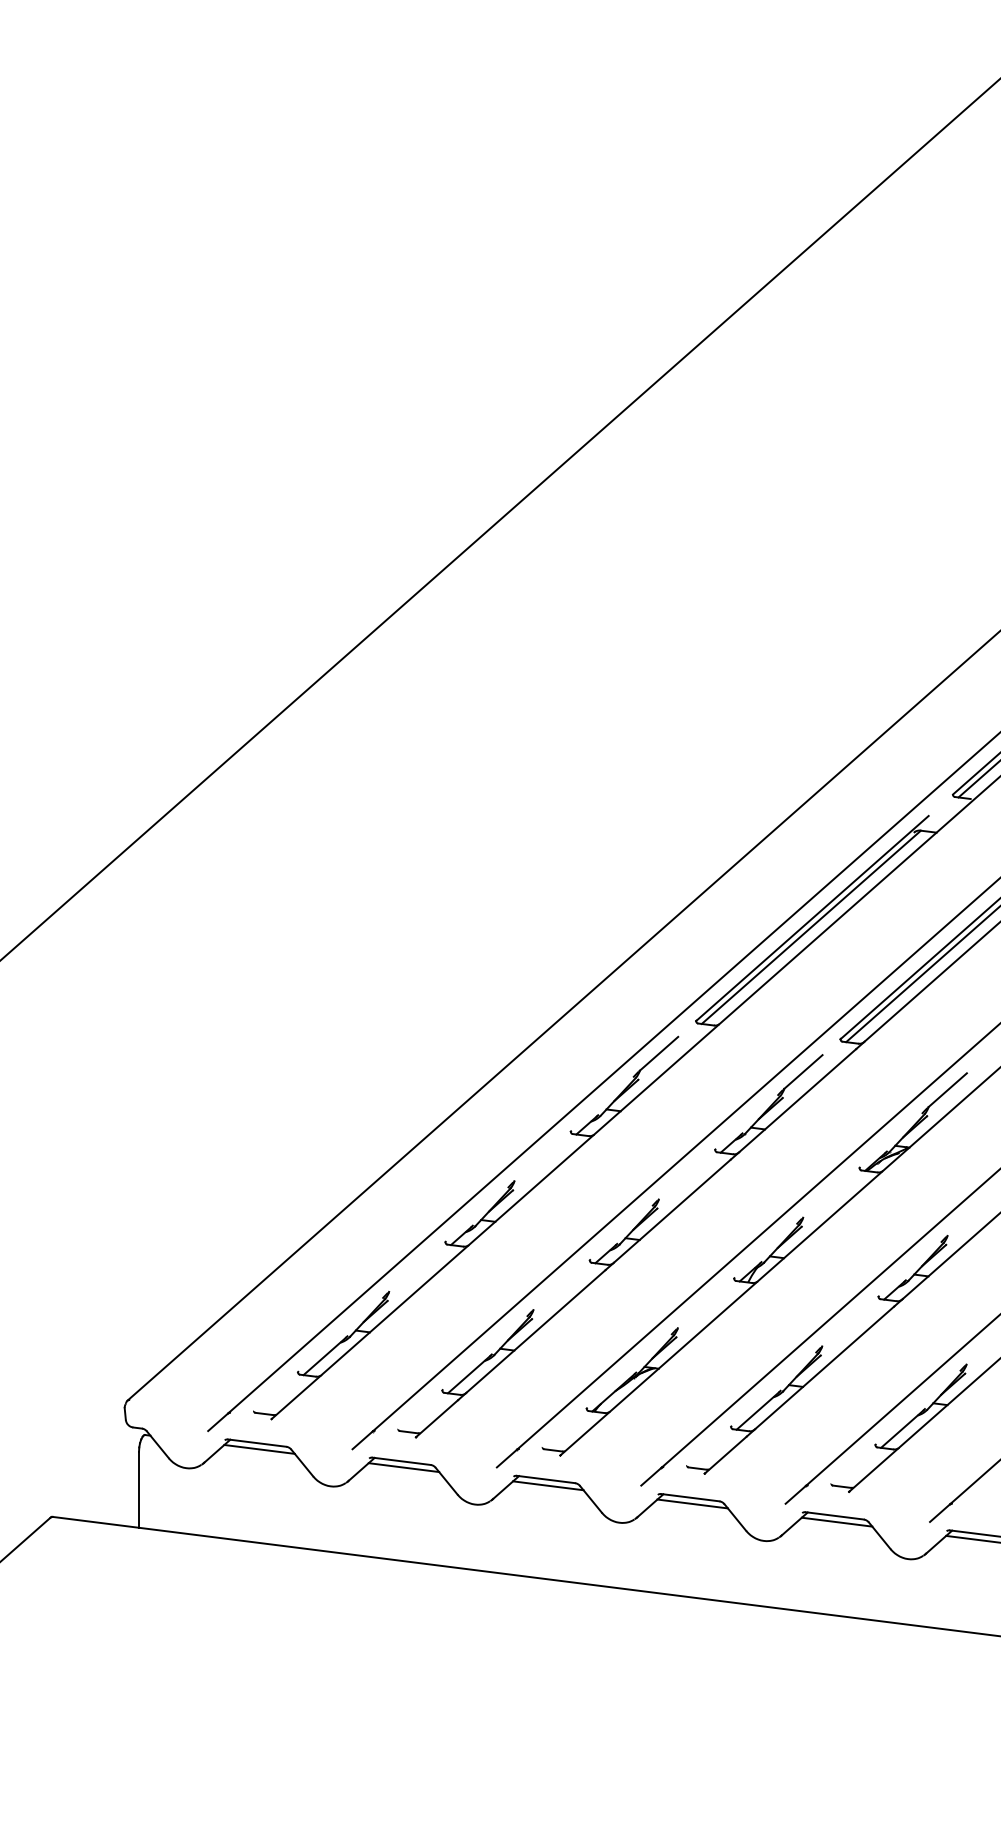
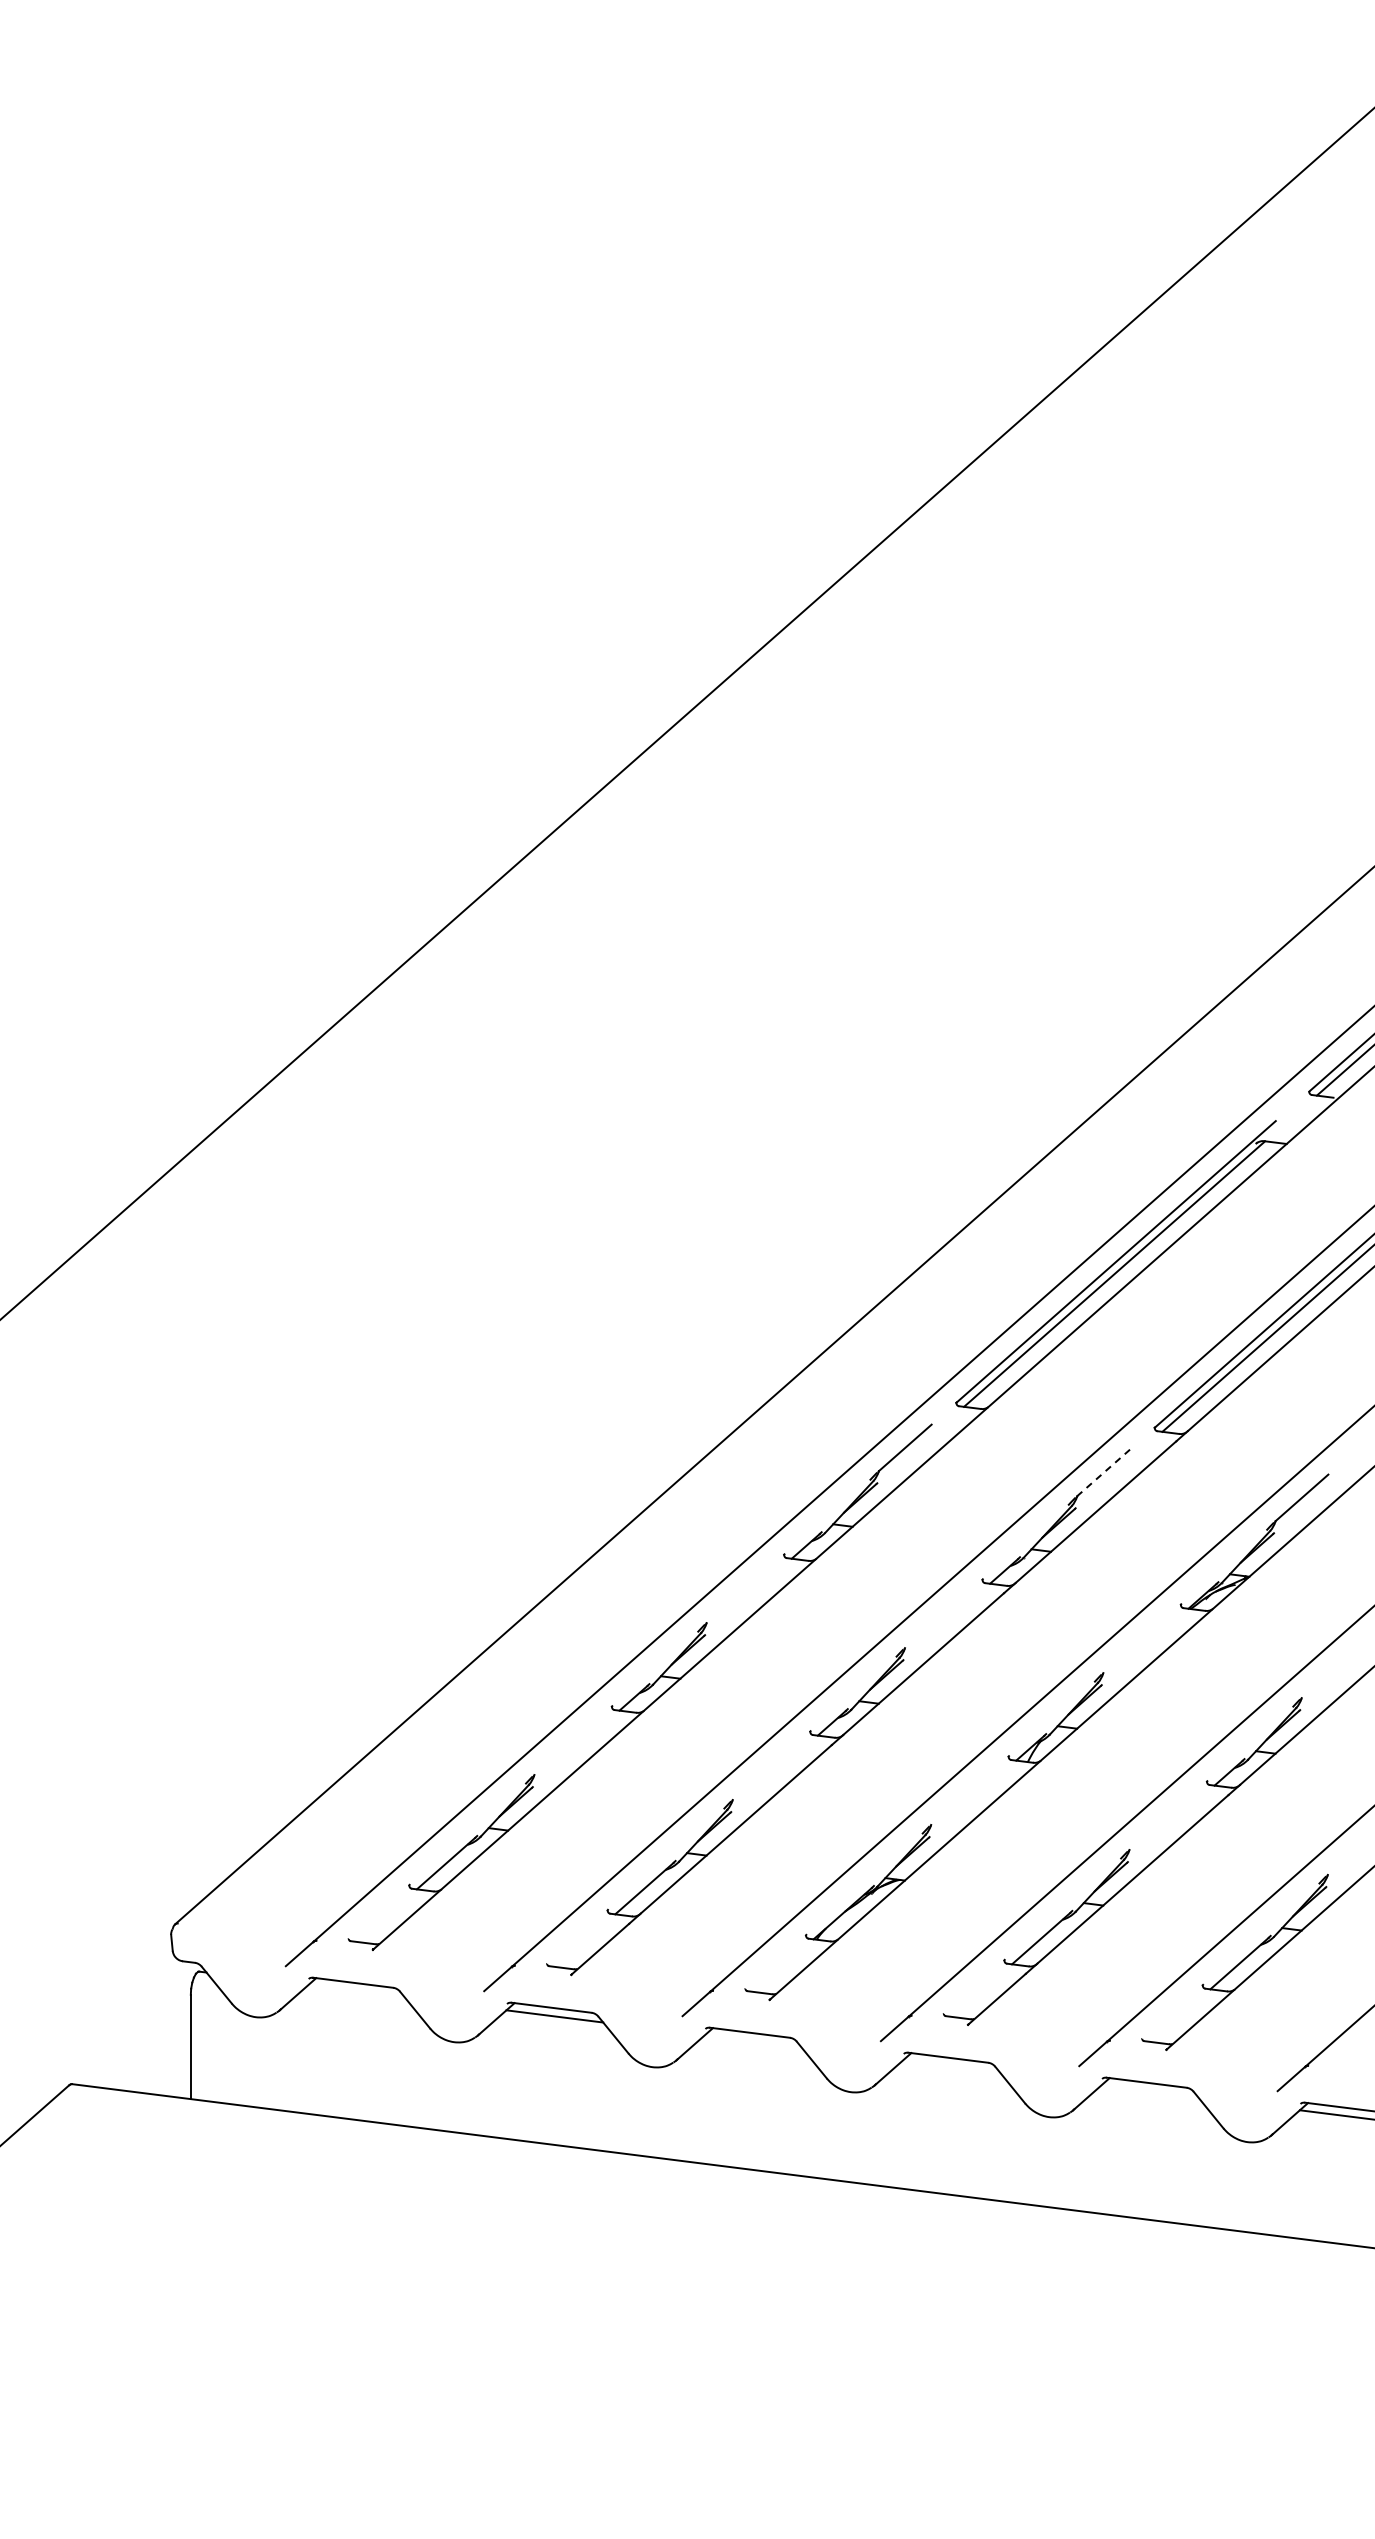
line: (803, 1072) -> (1103, 1473), solid -> dashed
line: (259, 1449) -> (356, 1991), removed
line: (547, 1485) -> (752, 2041), removed
line: (692, 1504) -> (951, 2066), removed
line: (836, 1522) -> (1149, 2091), removed

